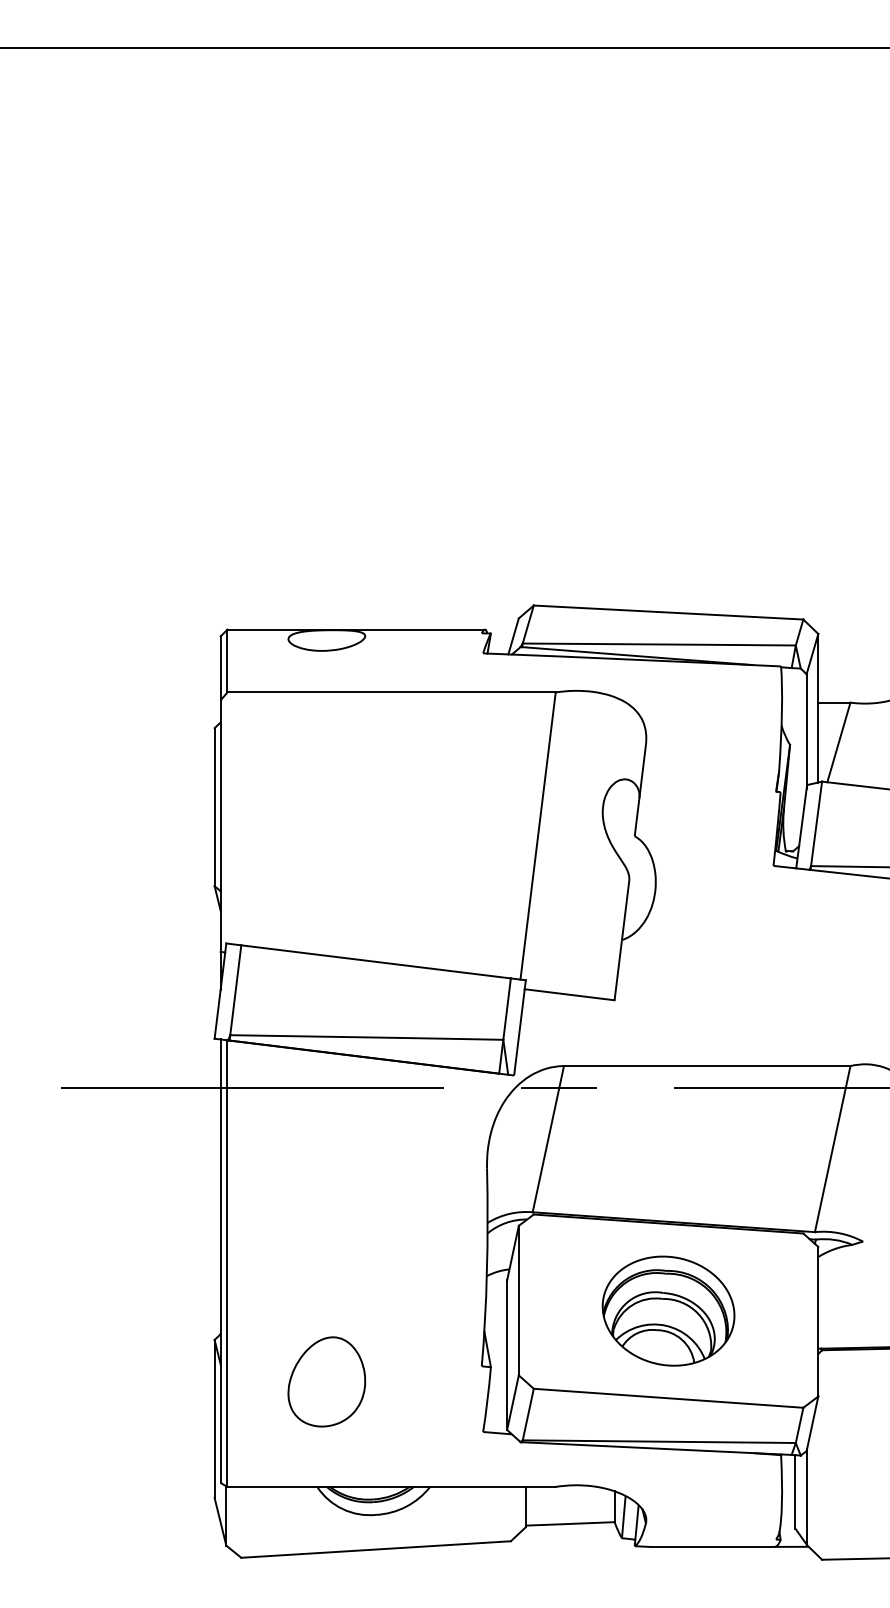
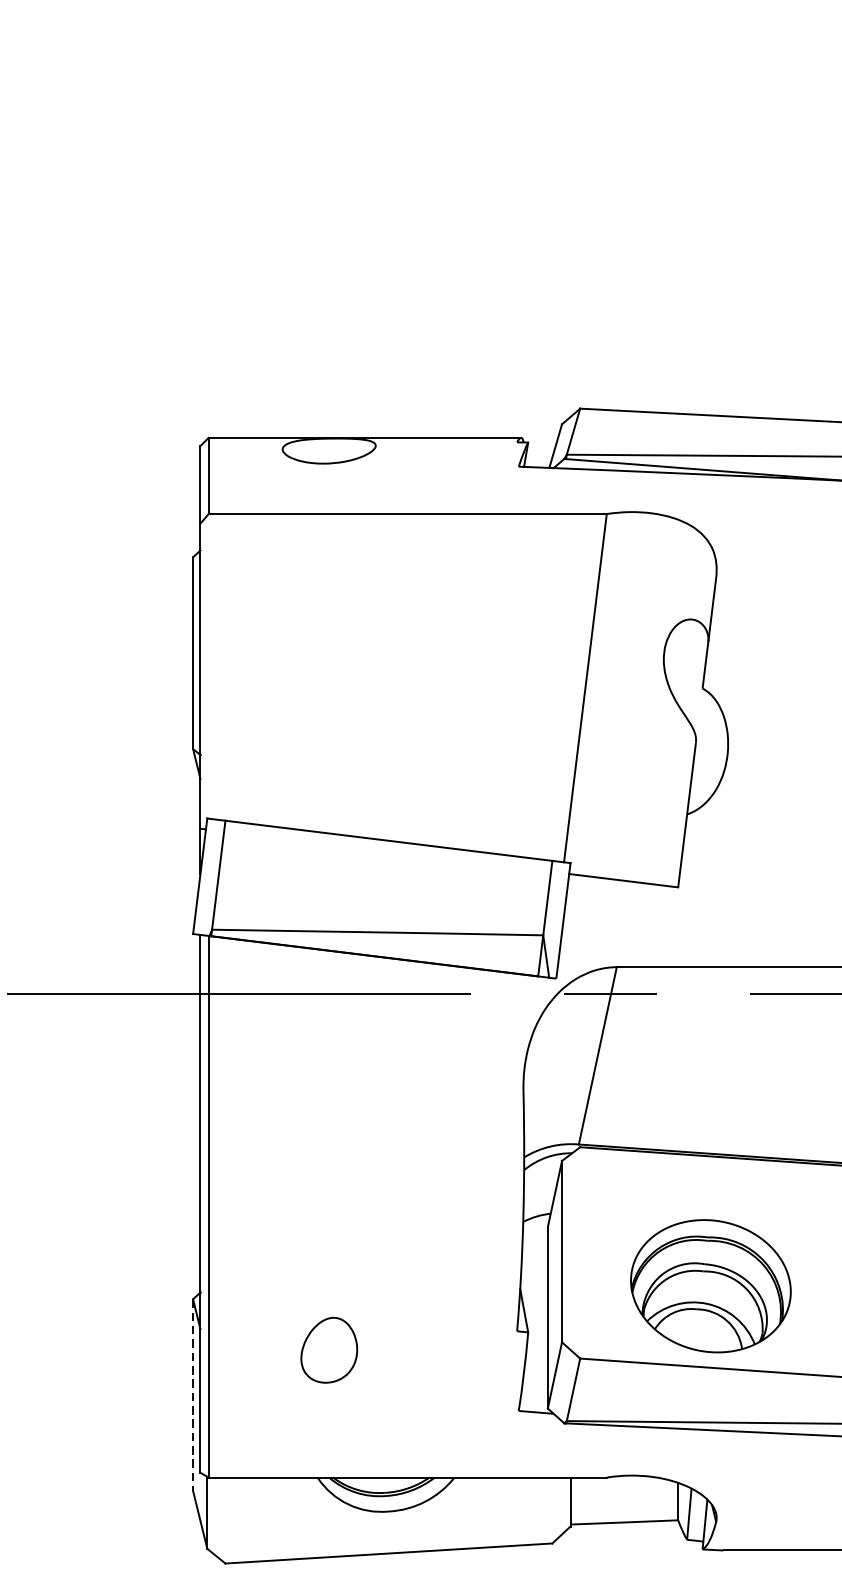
part: (668, 1310) -> (710, 1285), moved
part: (326, 1381) -> (328, 1349), size x0.6
line: (214, 1419) -> (192, 1395), solid -> dashed

